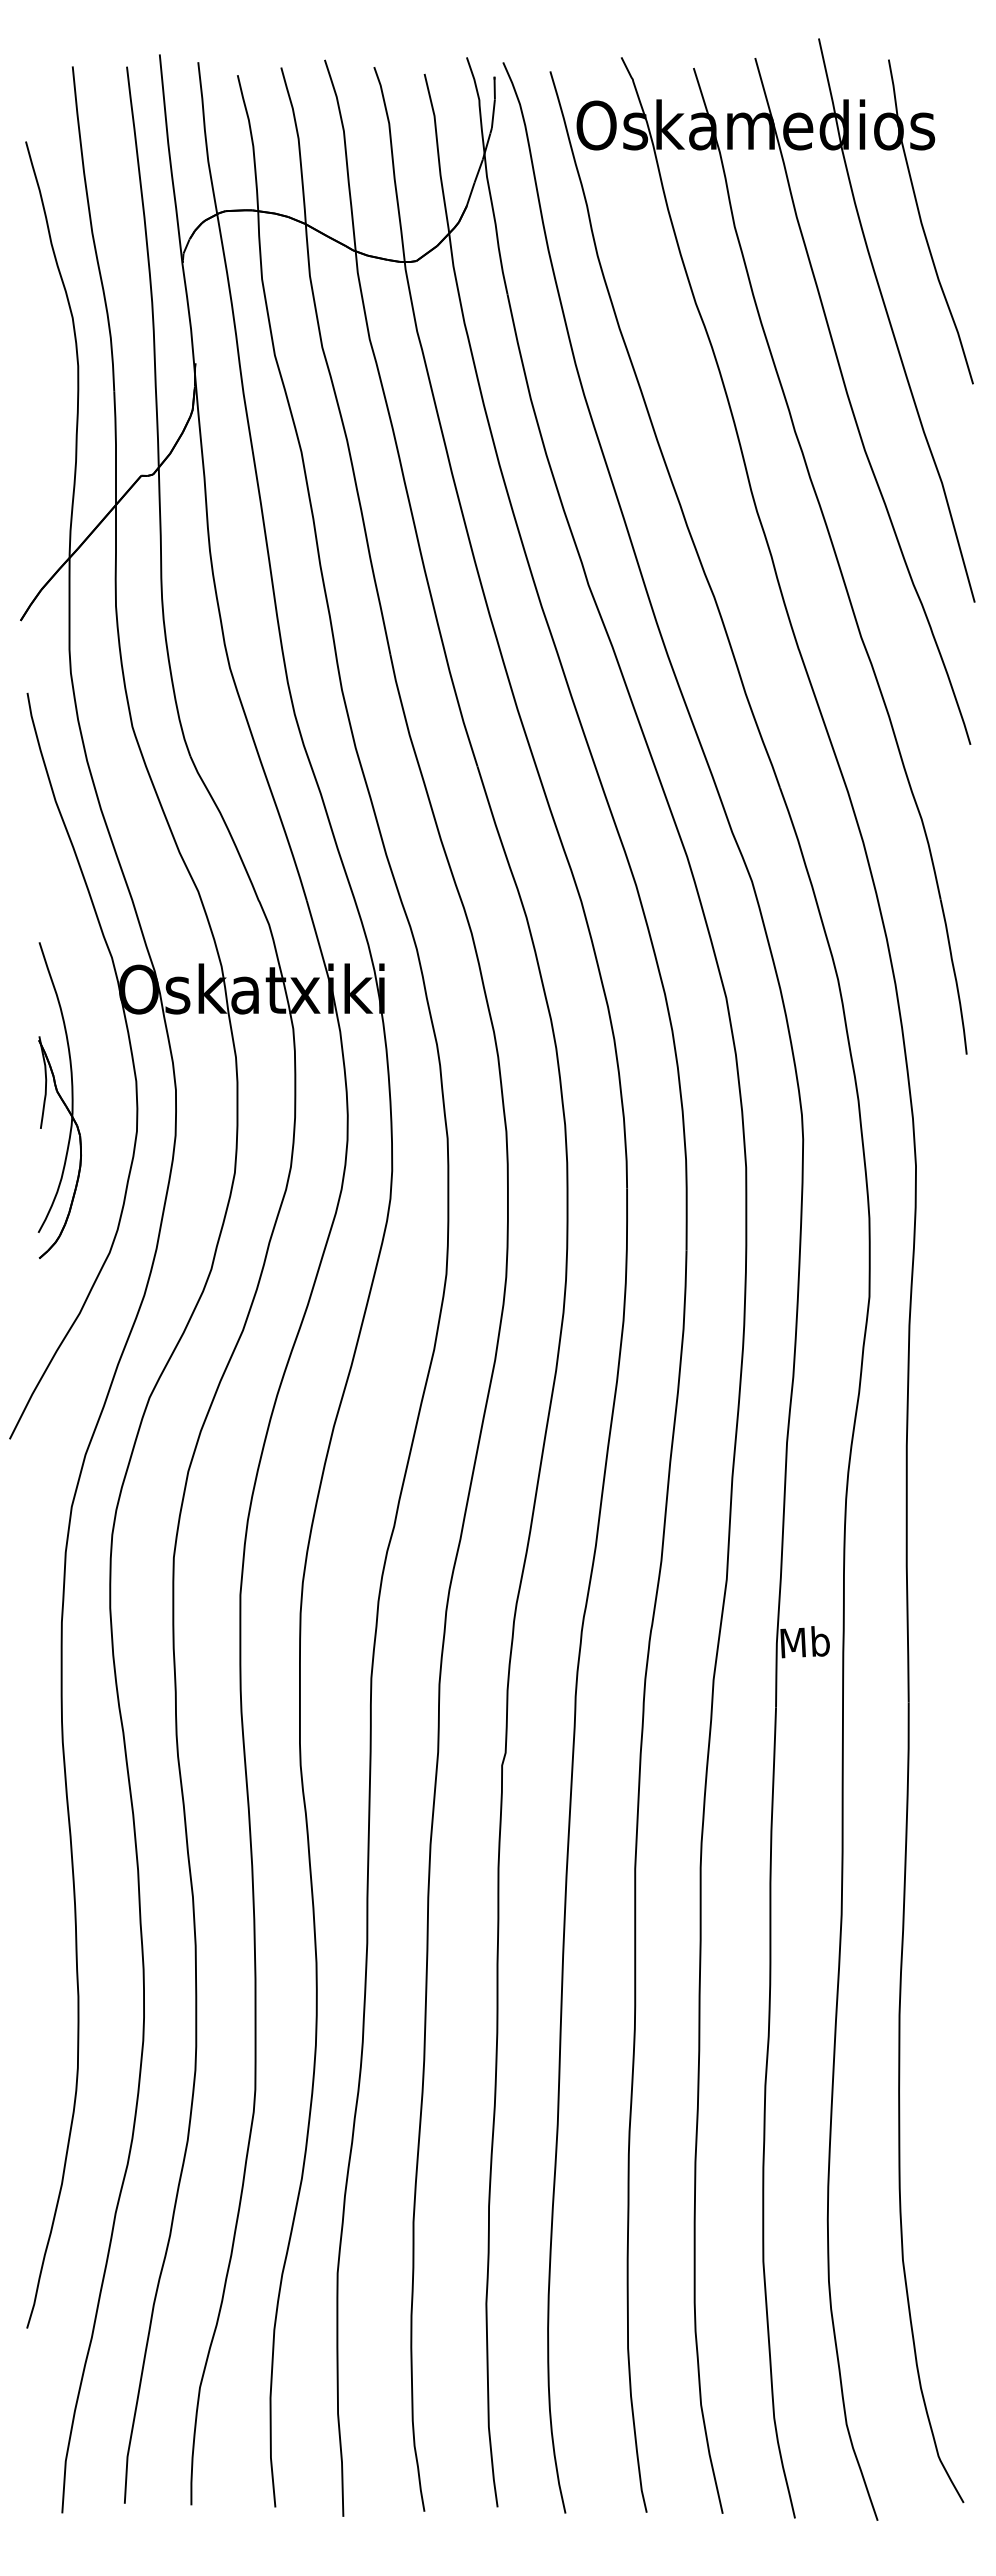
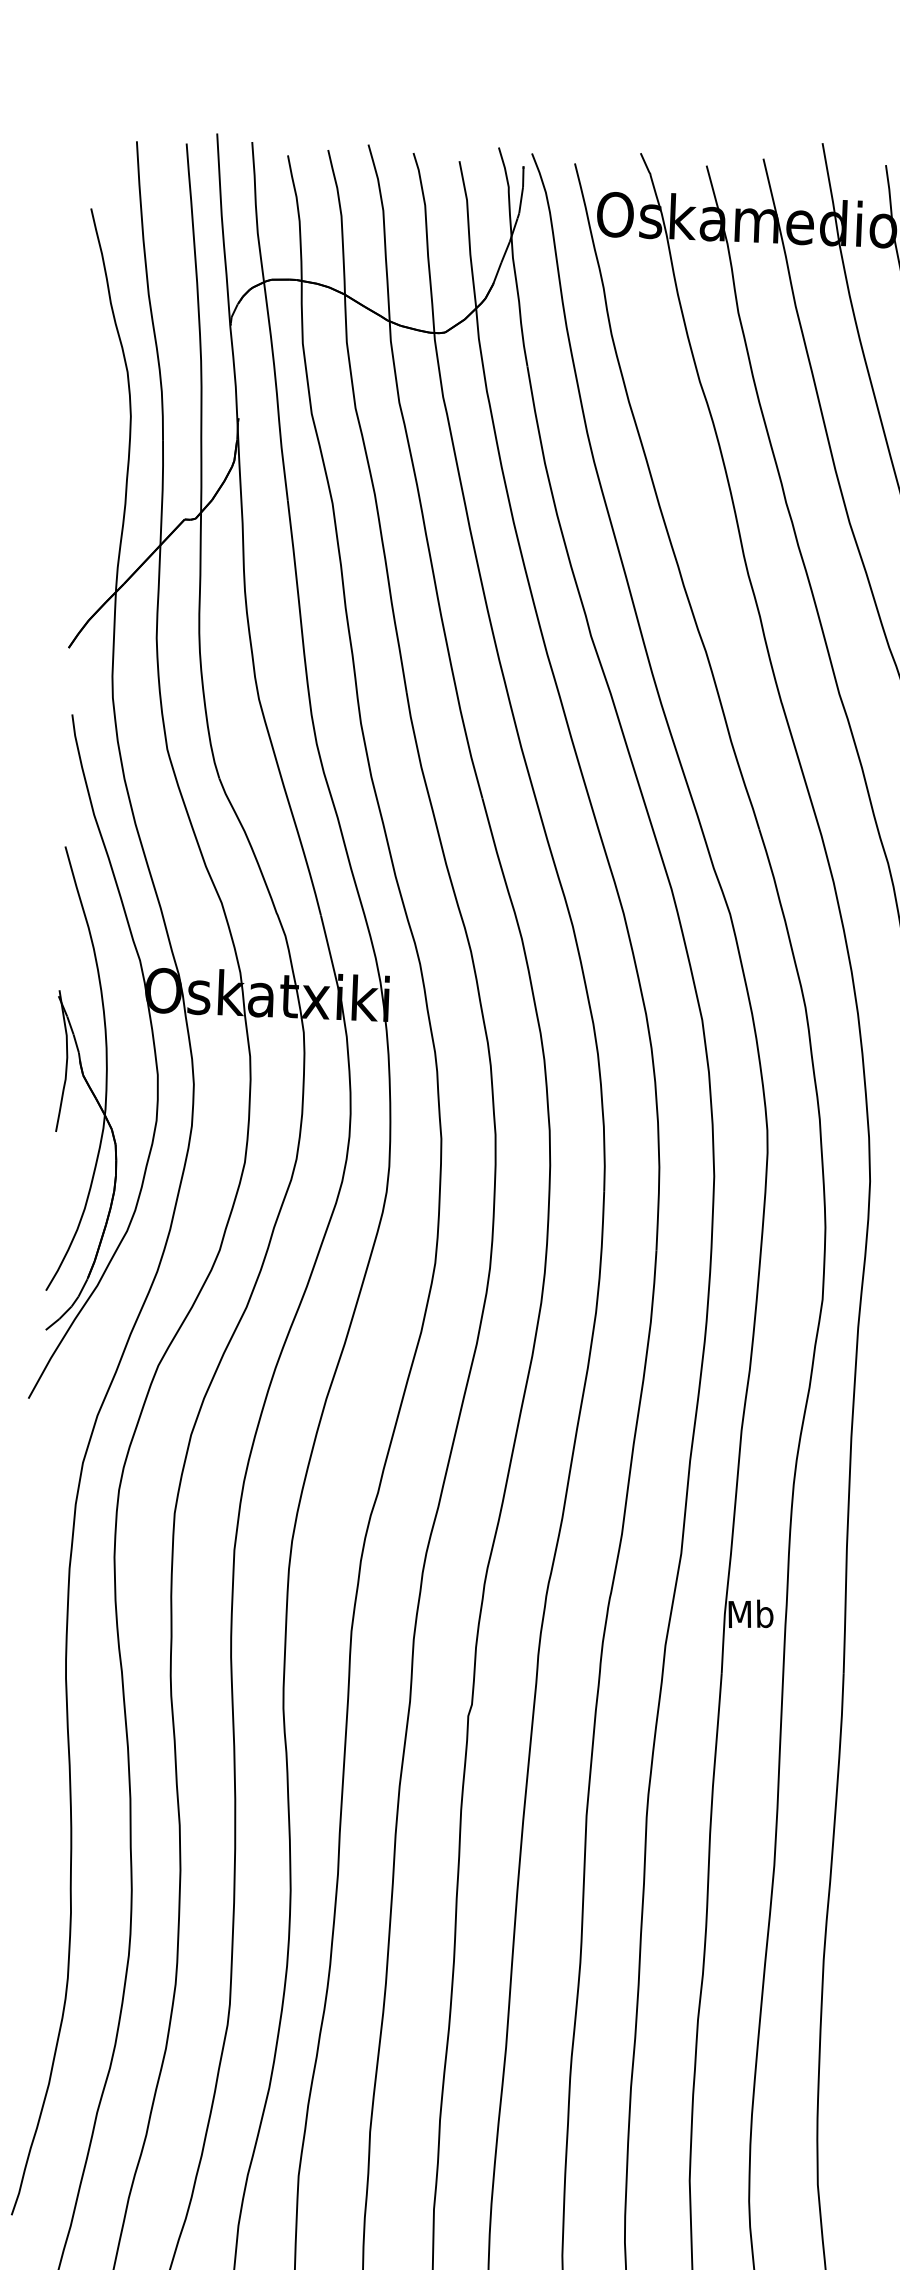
part: (59, 1100) -> (86, 1089), size x1.67

